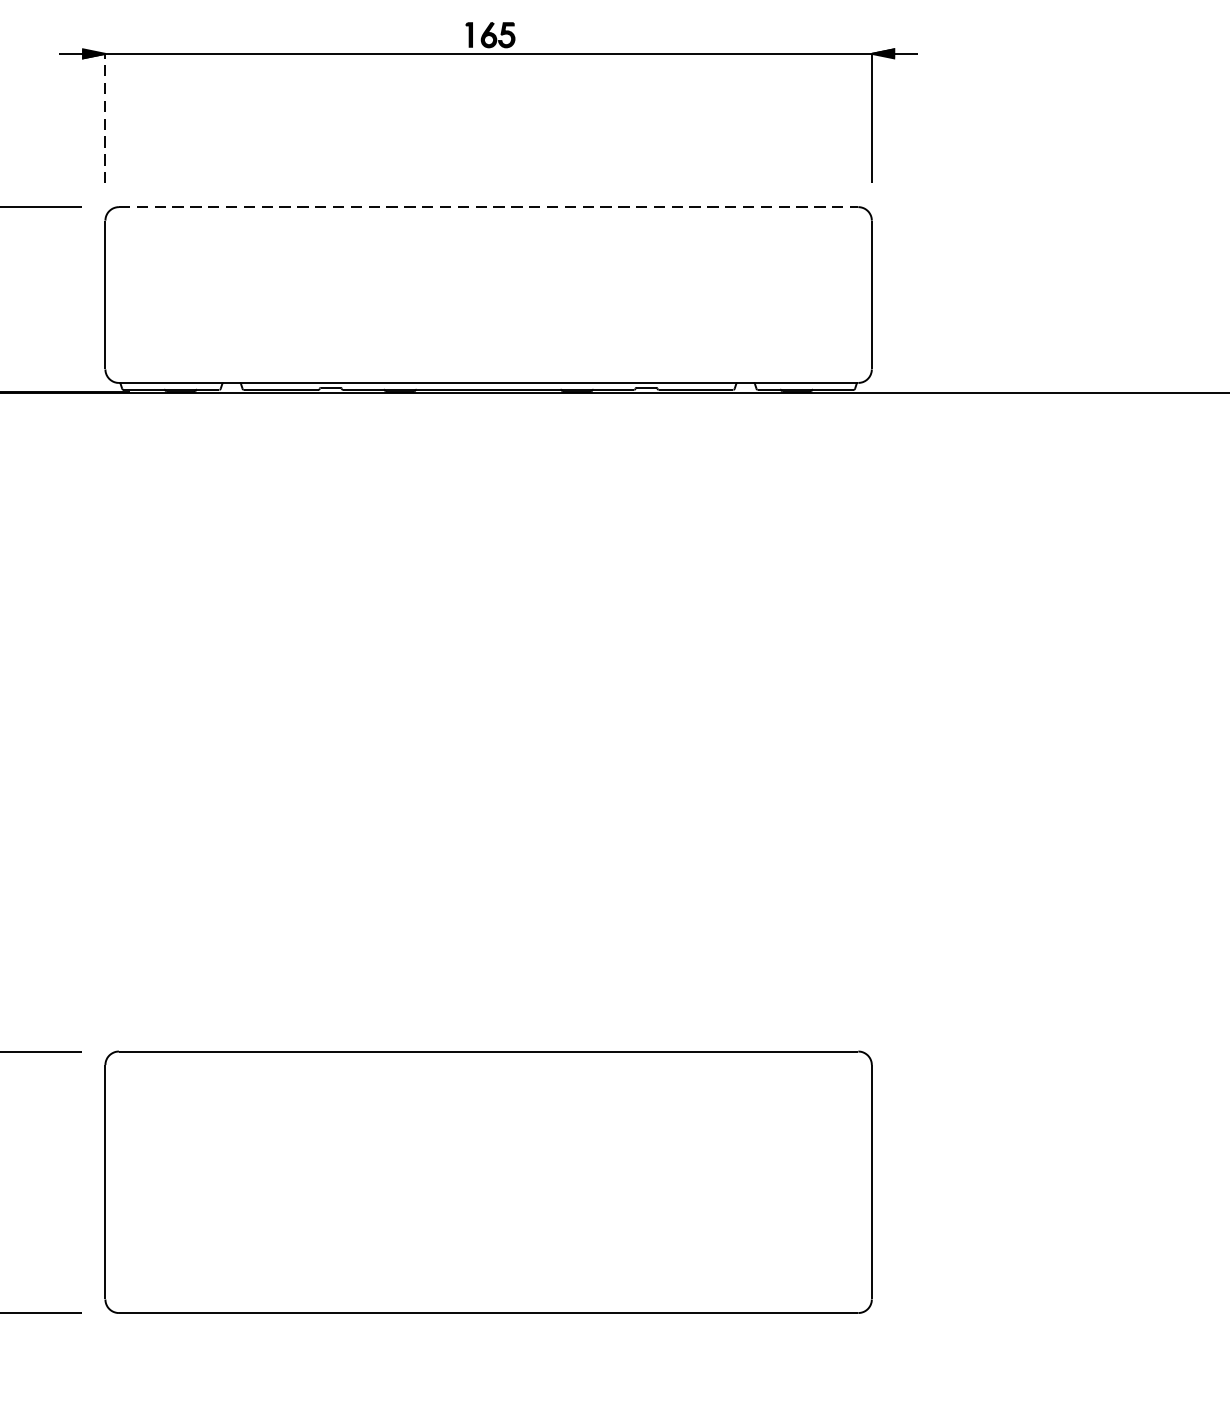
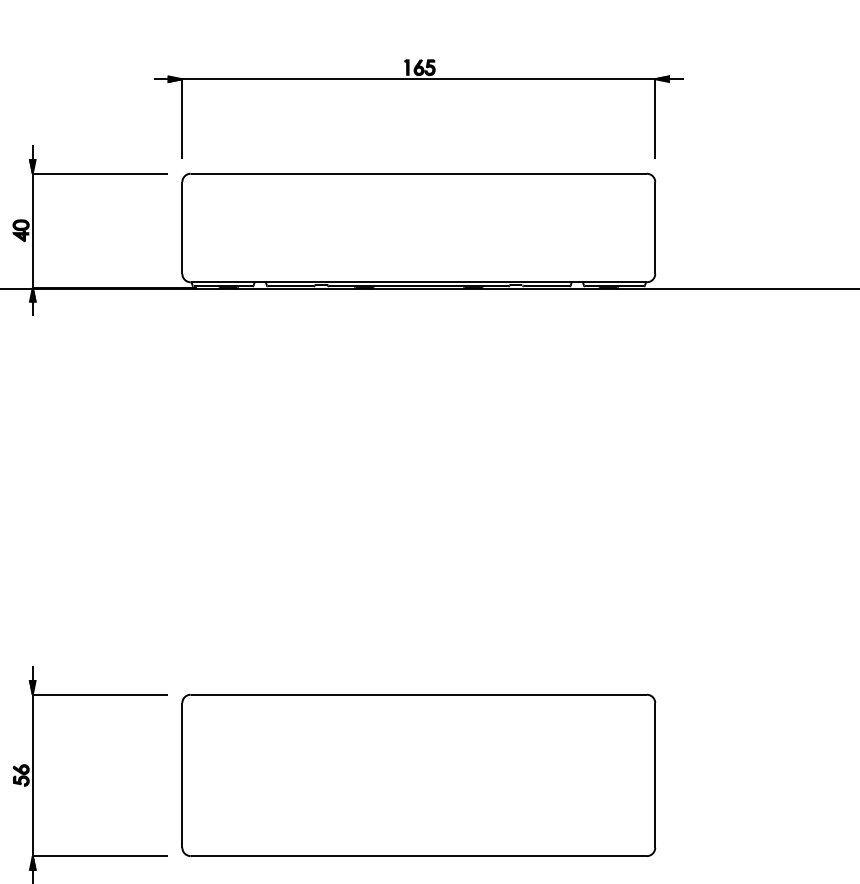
line: (105, 119) -> (182, 119), dashed -> solid
line: (489, 206) -> (419, 173), dashed -> solid

